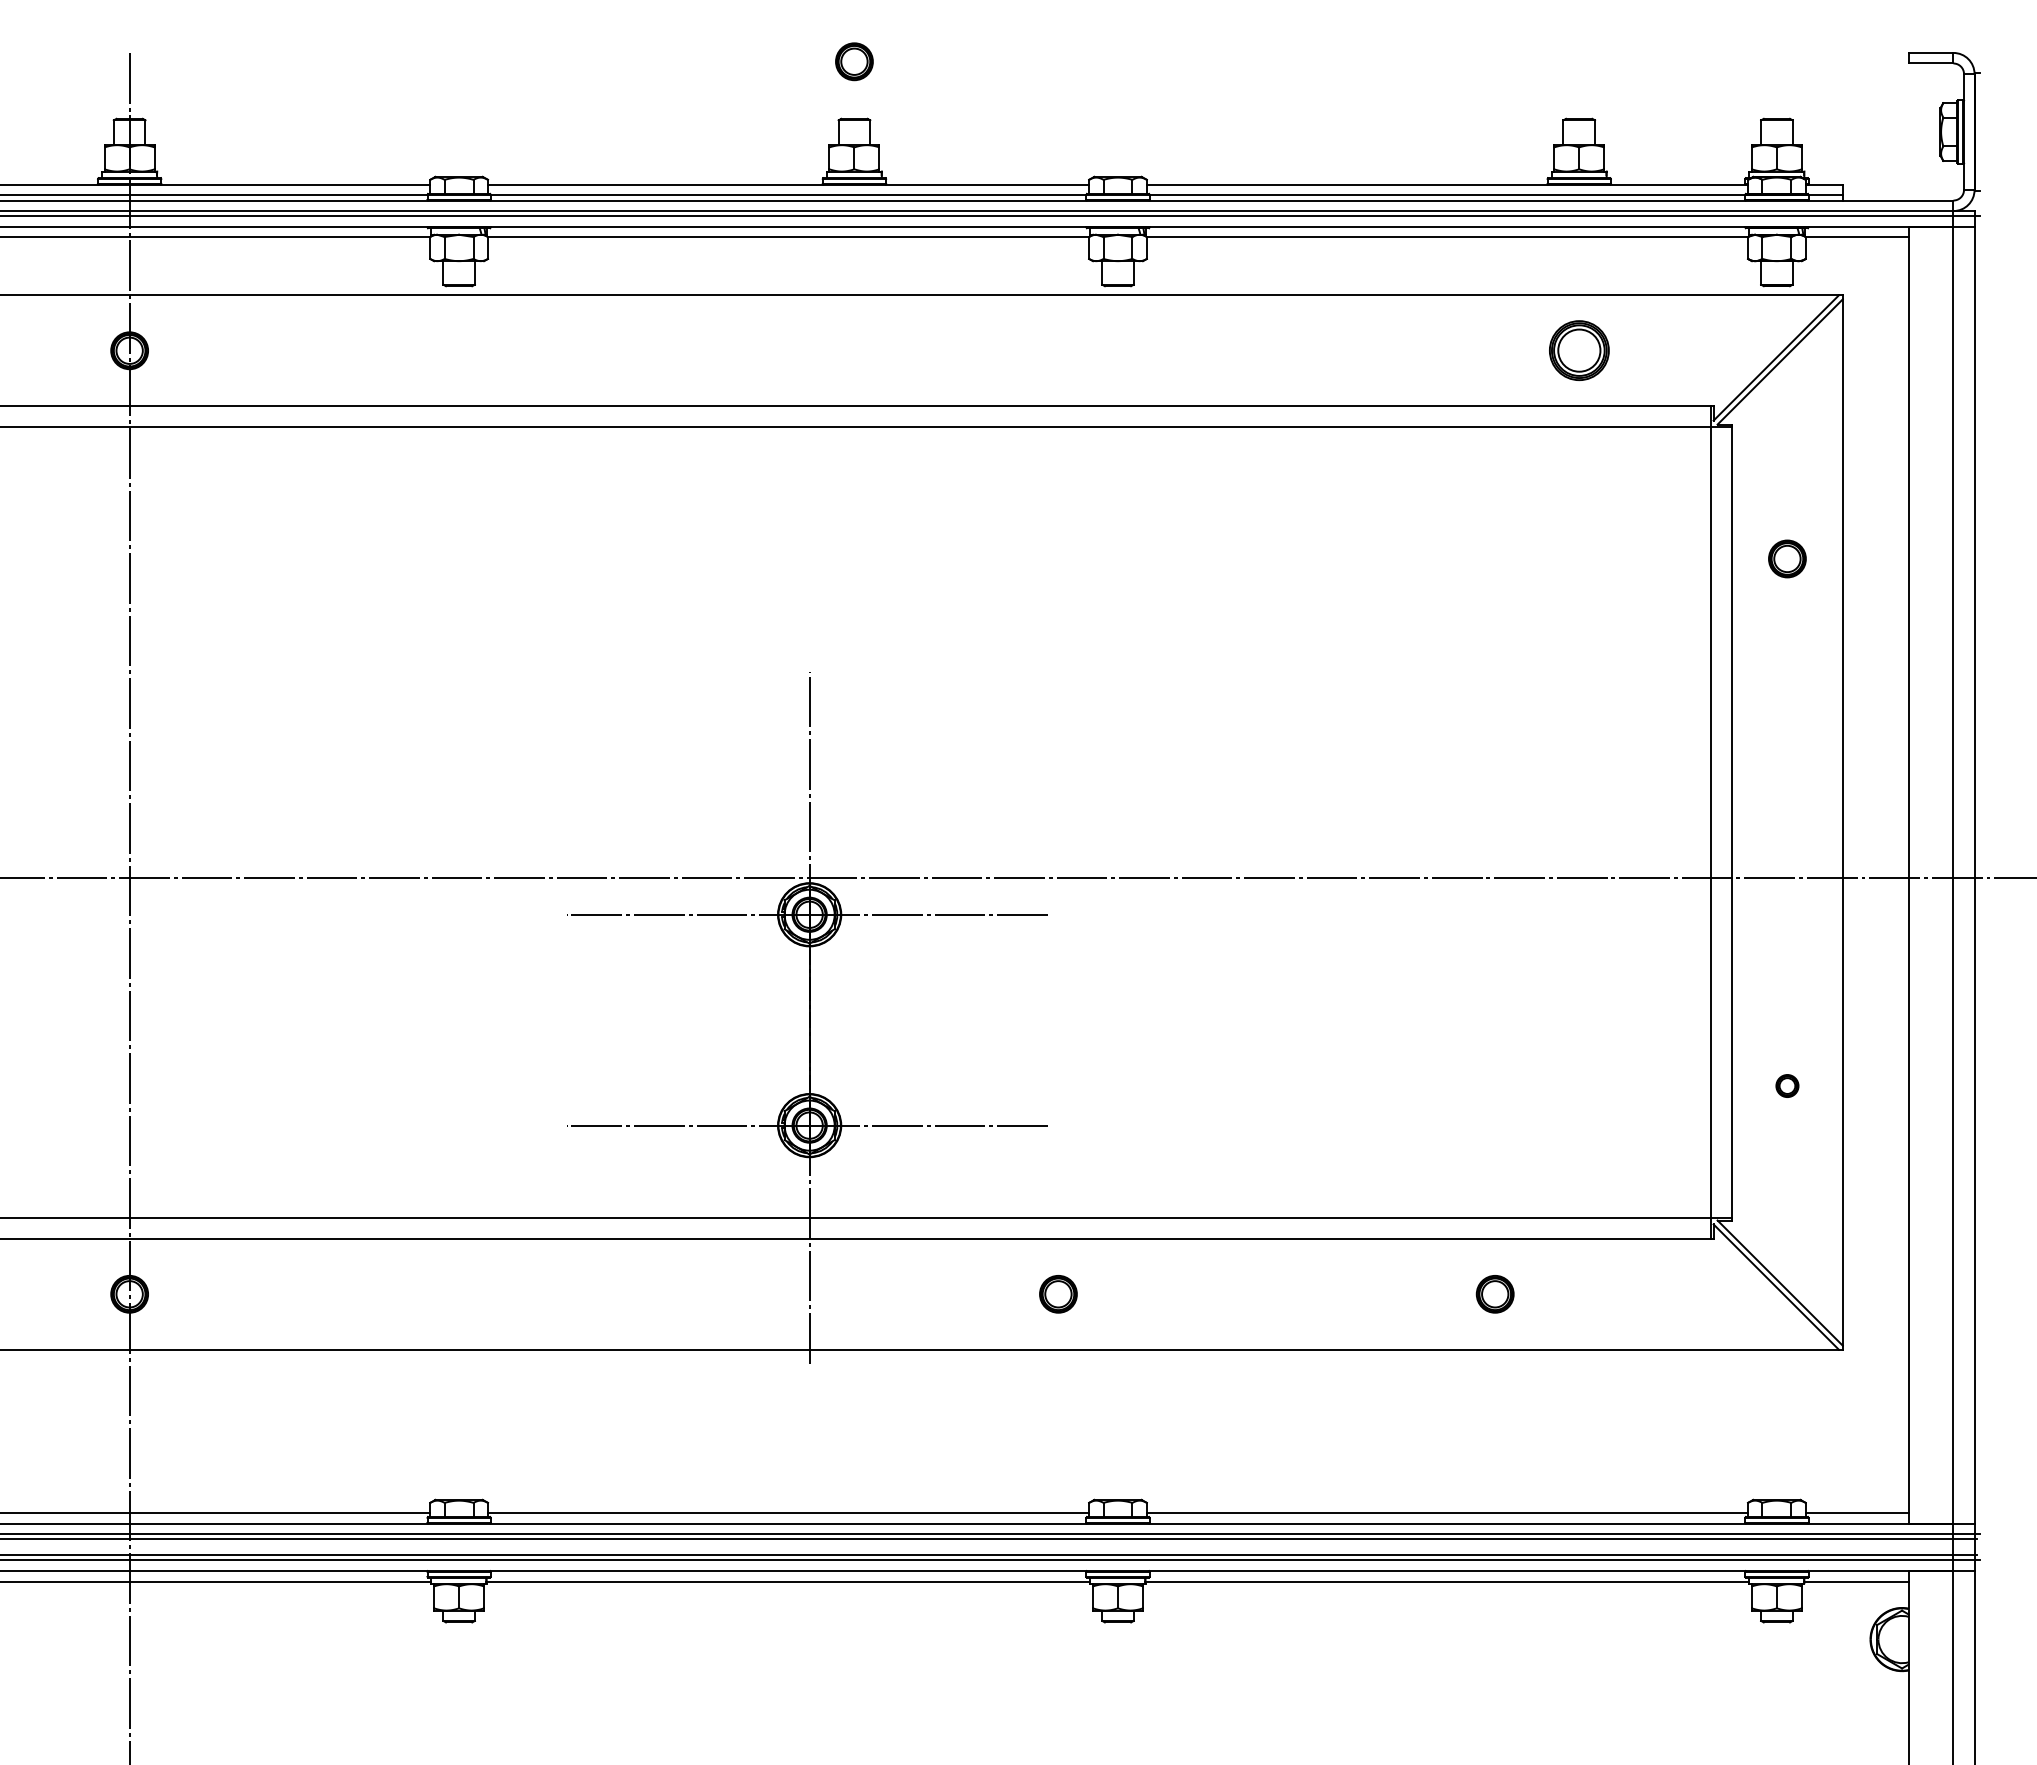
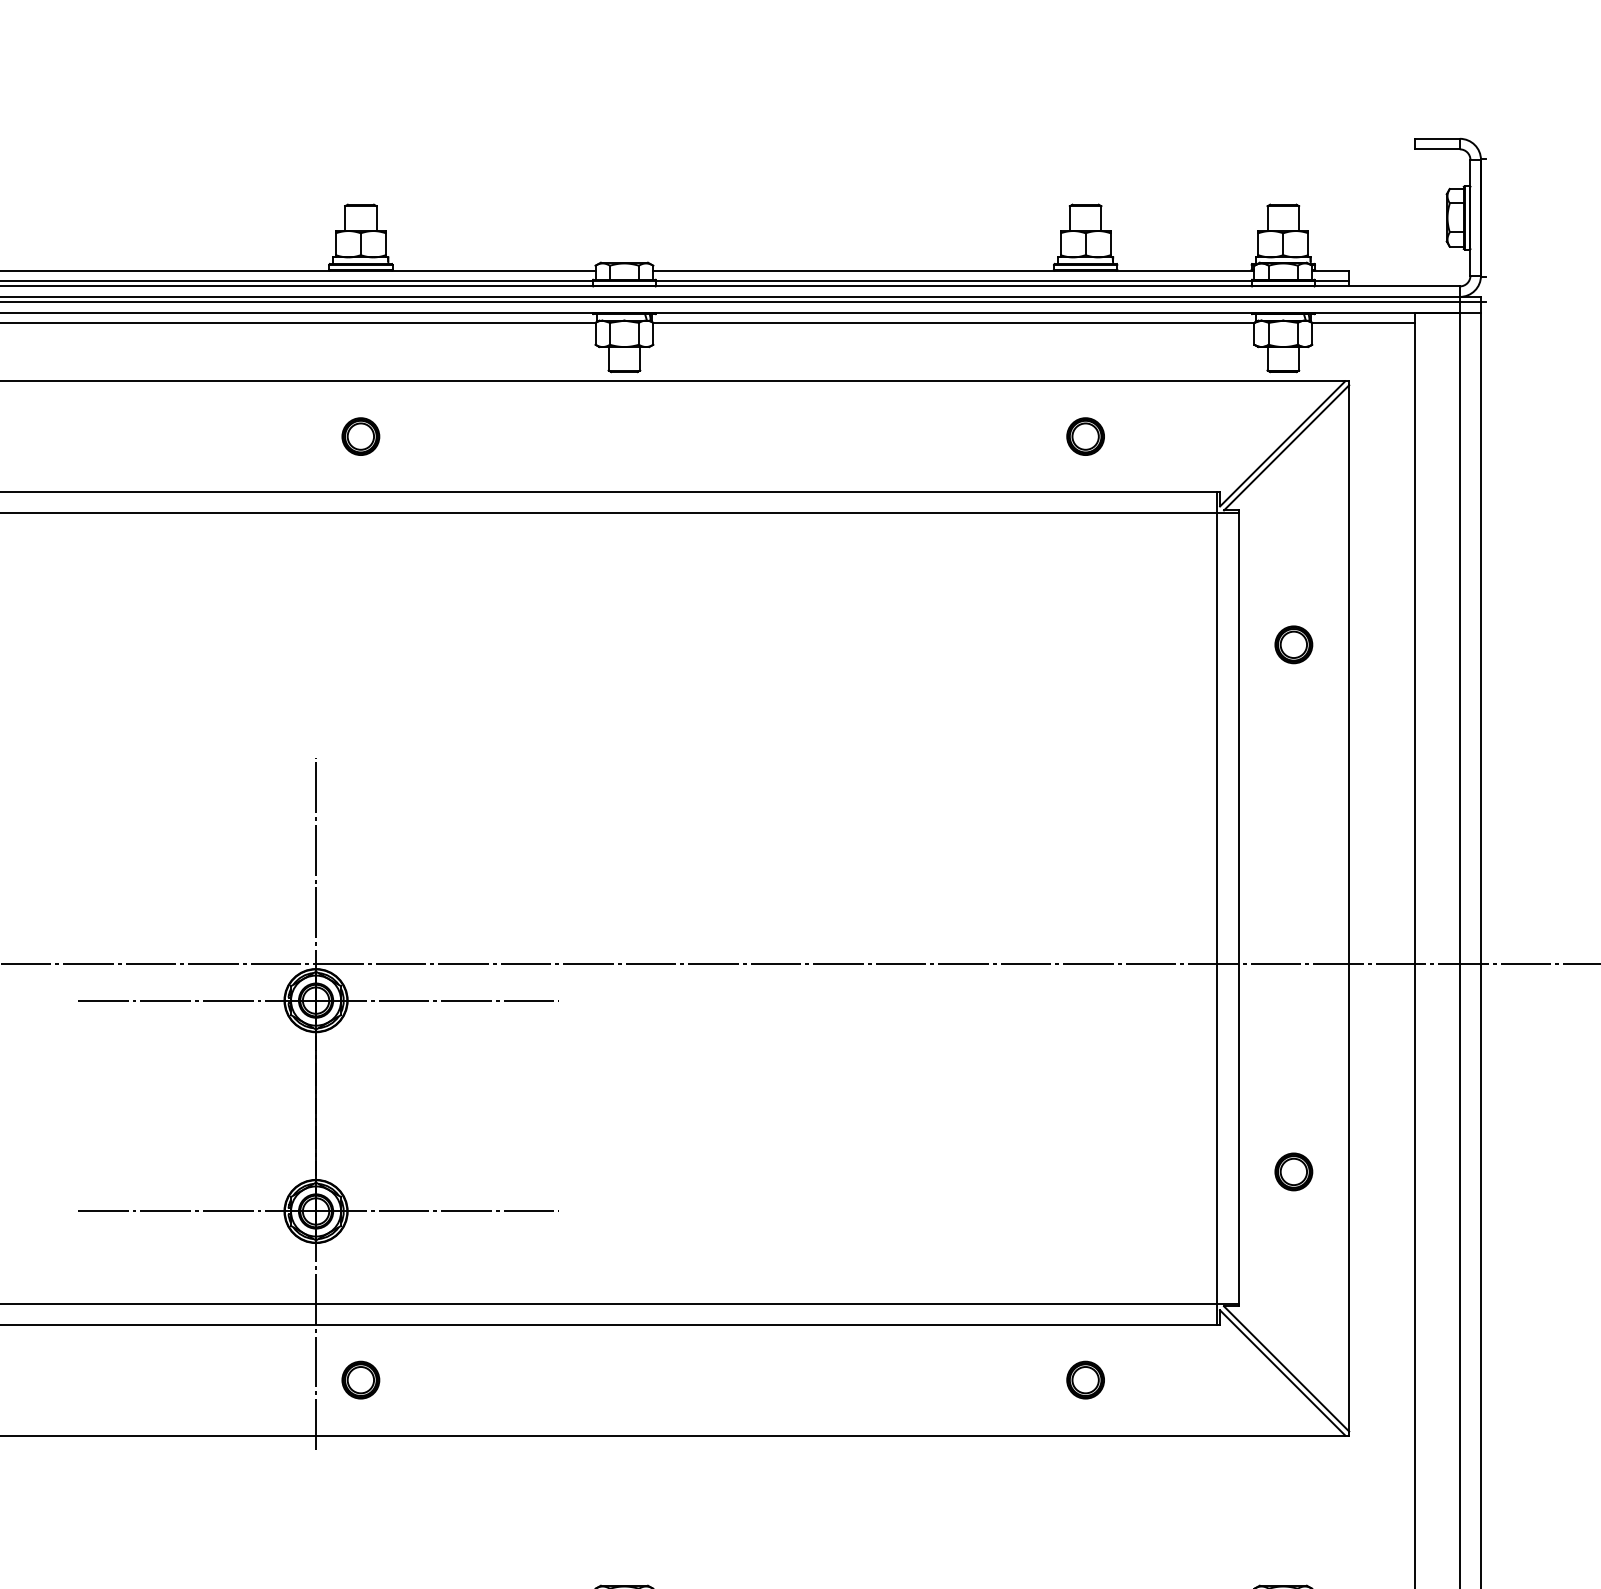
part: (854, 61) -> (360, 436), moved
part: (1578, 350) -> (1084, 436), size x0.62
part: (1787, 1085) -> (1293, 1171), size x1.67
part: (1058, 1294) -> (360, 1380), moved
part: (1494, 1294) -> (1084, 1380), moved

